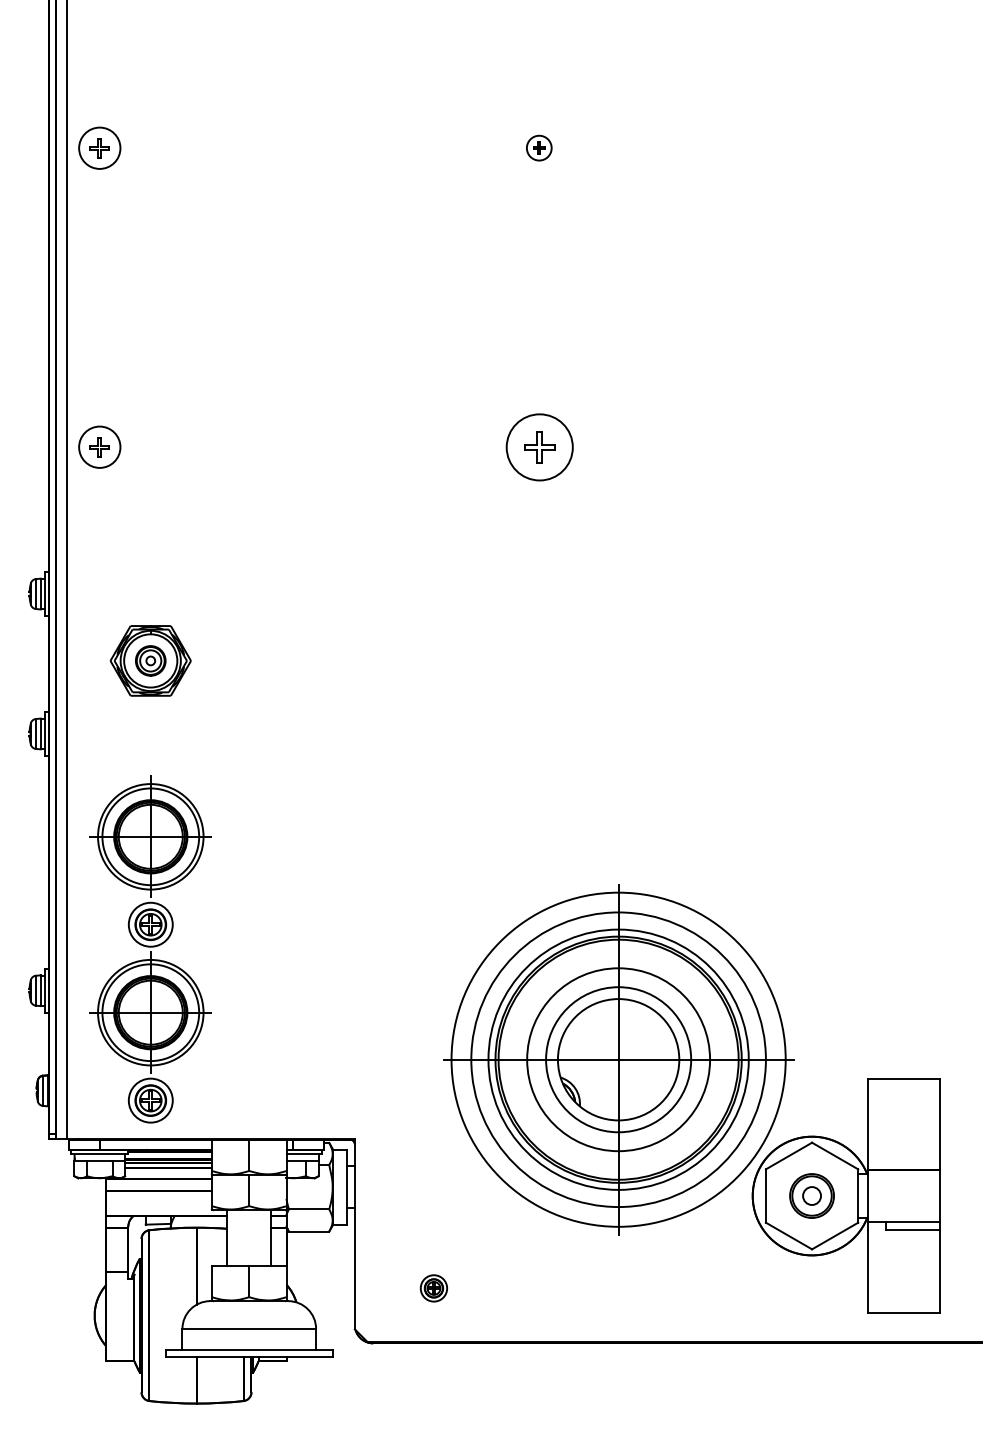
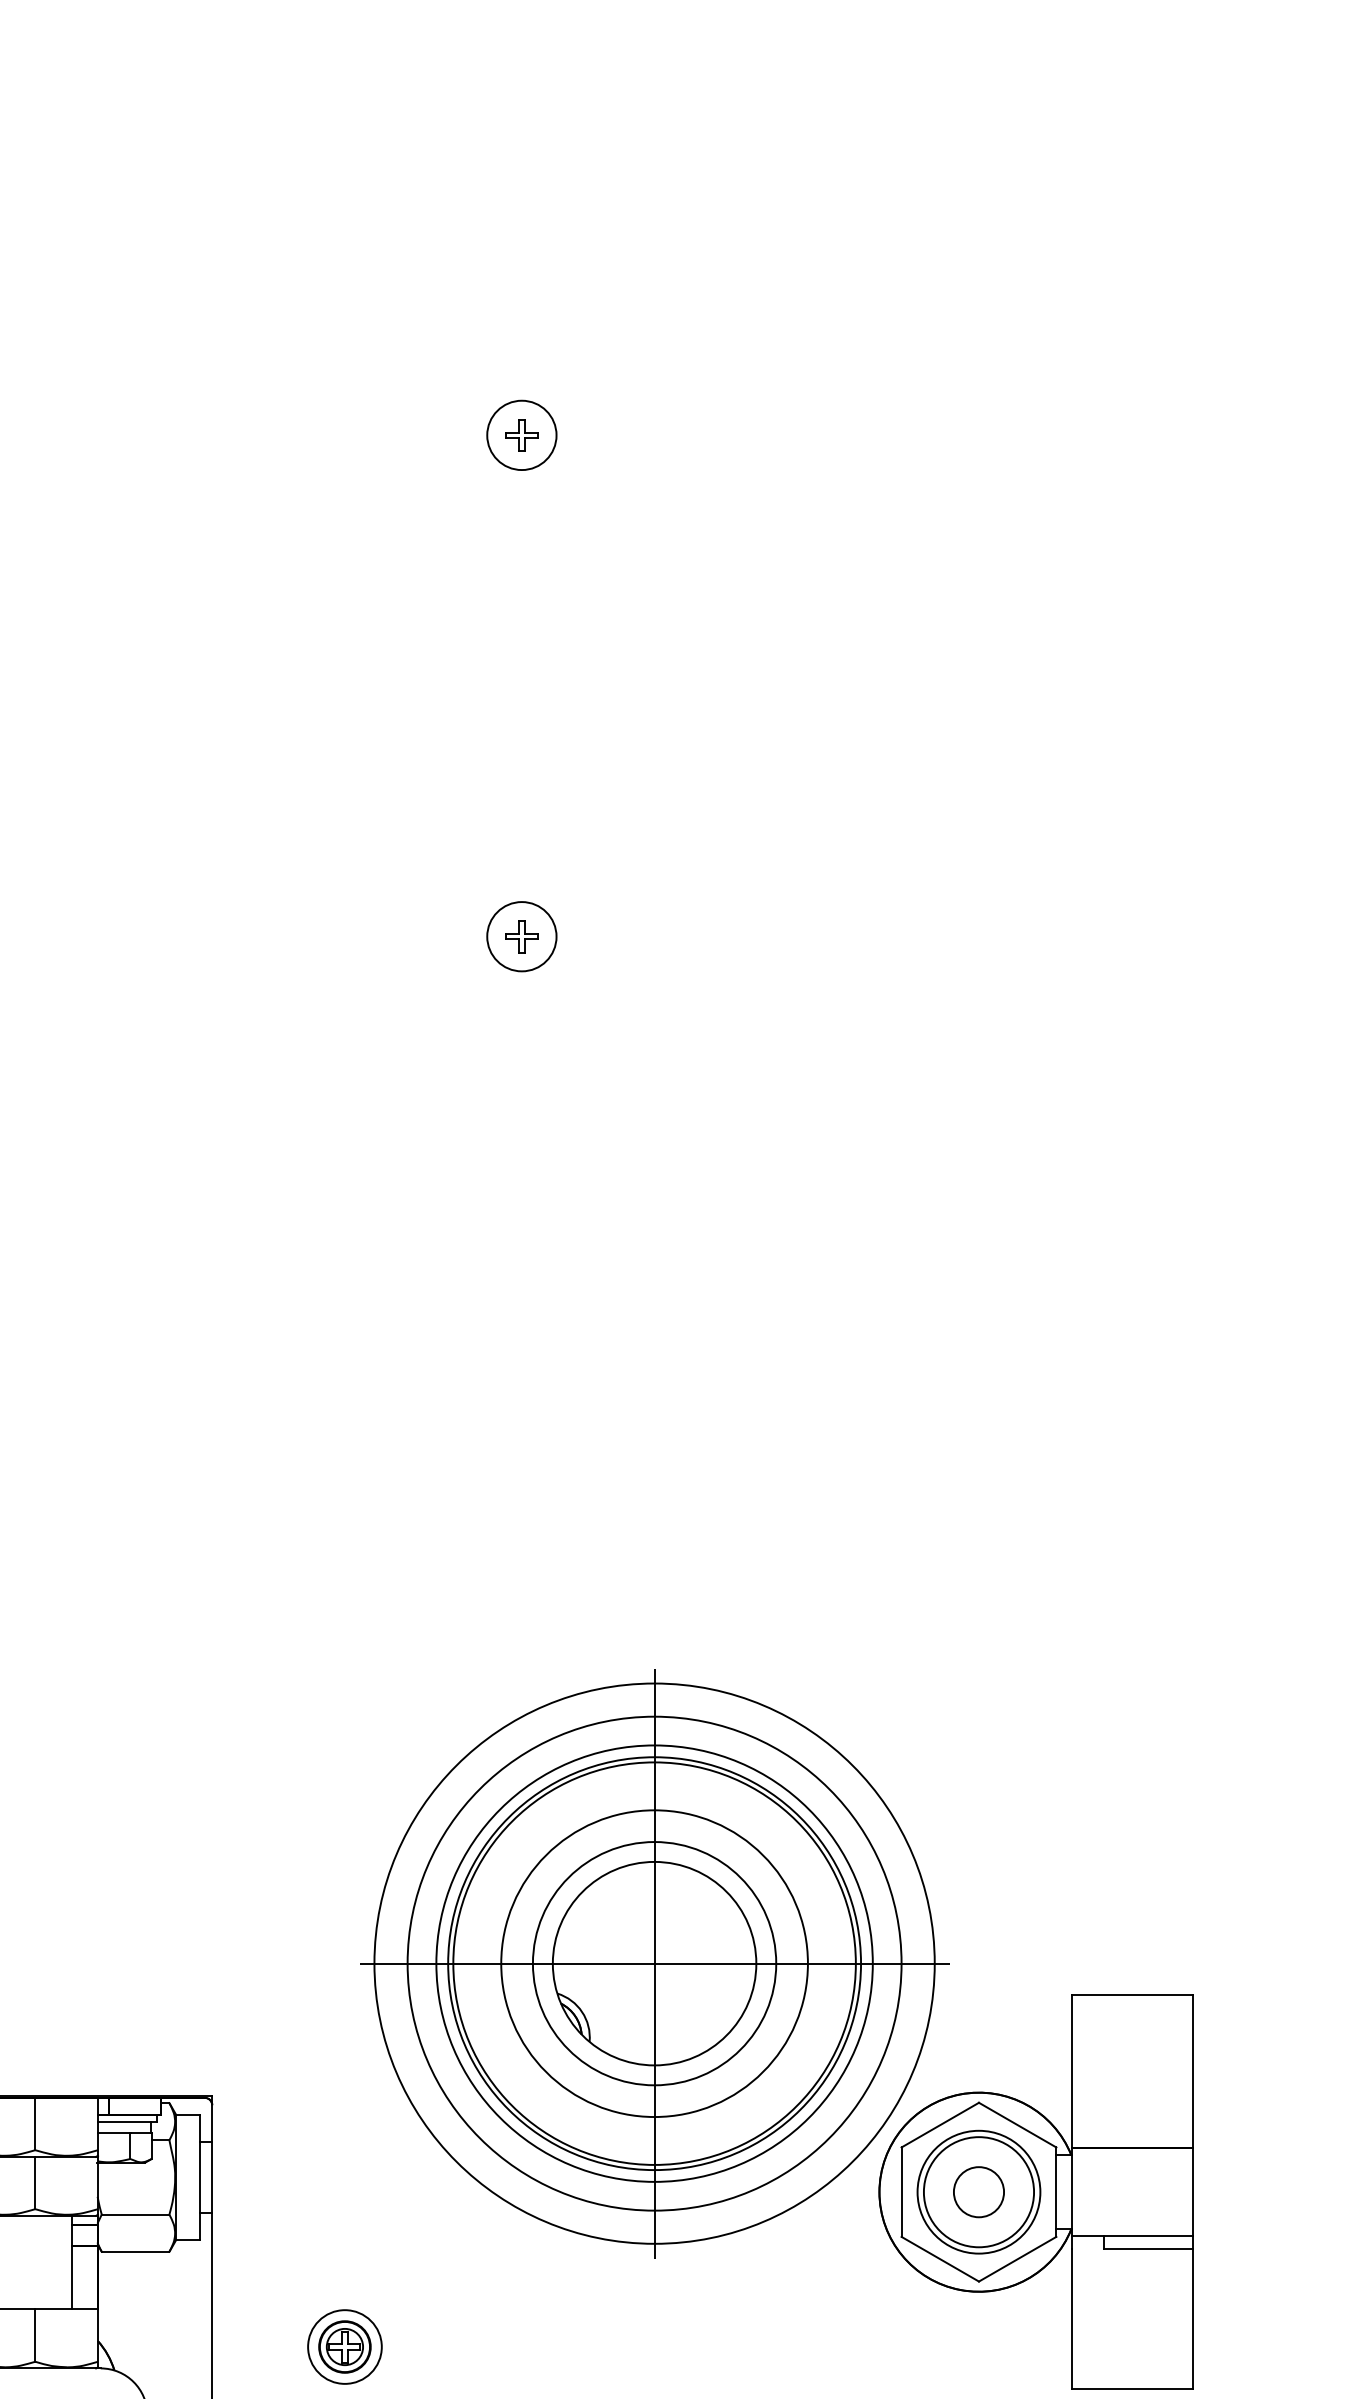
part: (538, 147) -> (520, 434), size x1.67
part: (538, 446) -> (520, 935), size x0.62
part: (811, 1195) -> (977, 2191), size x1.67
part: (433, 1288) -> (344, 2347), size x1.67

